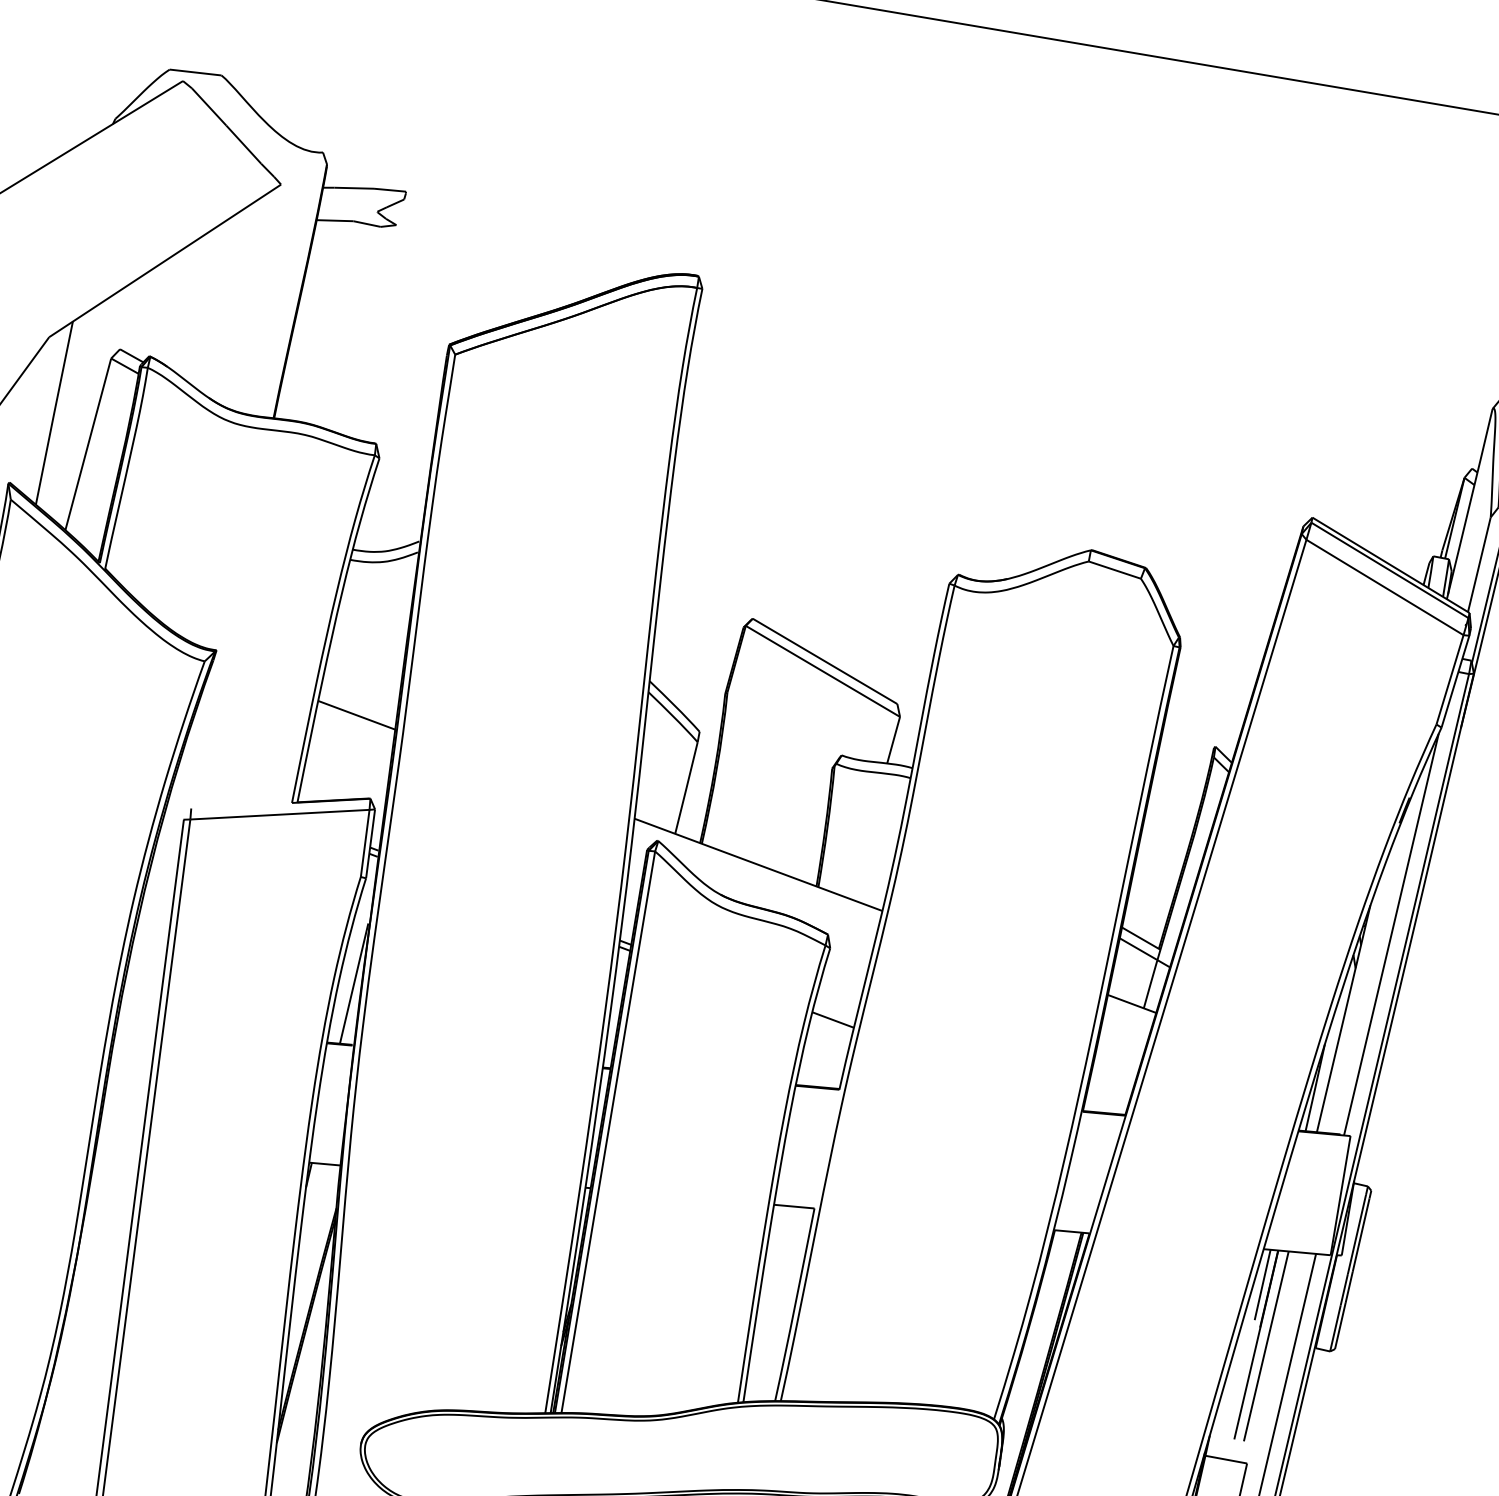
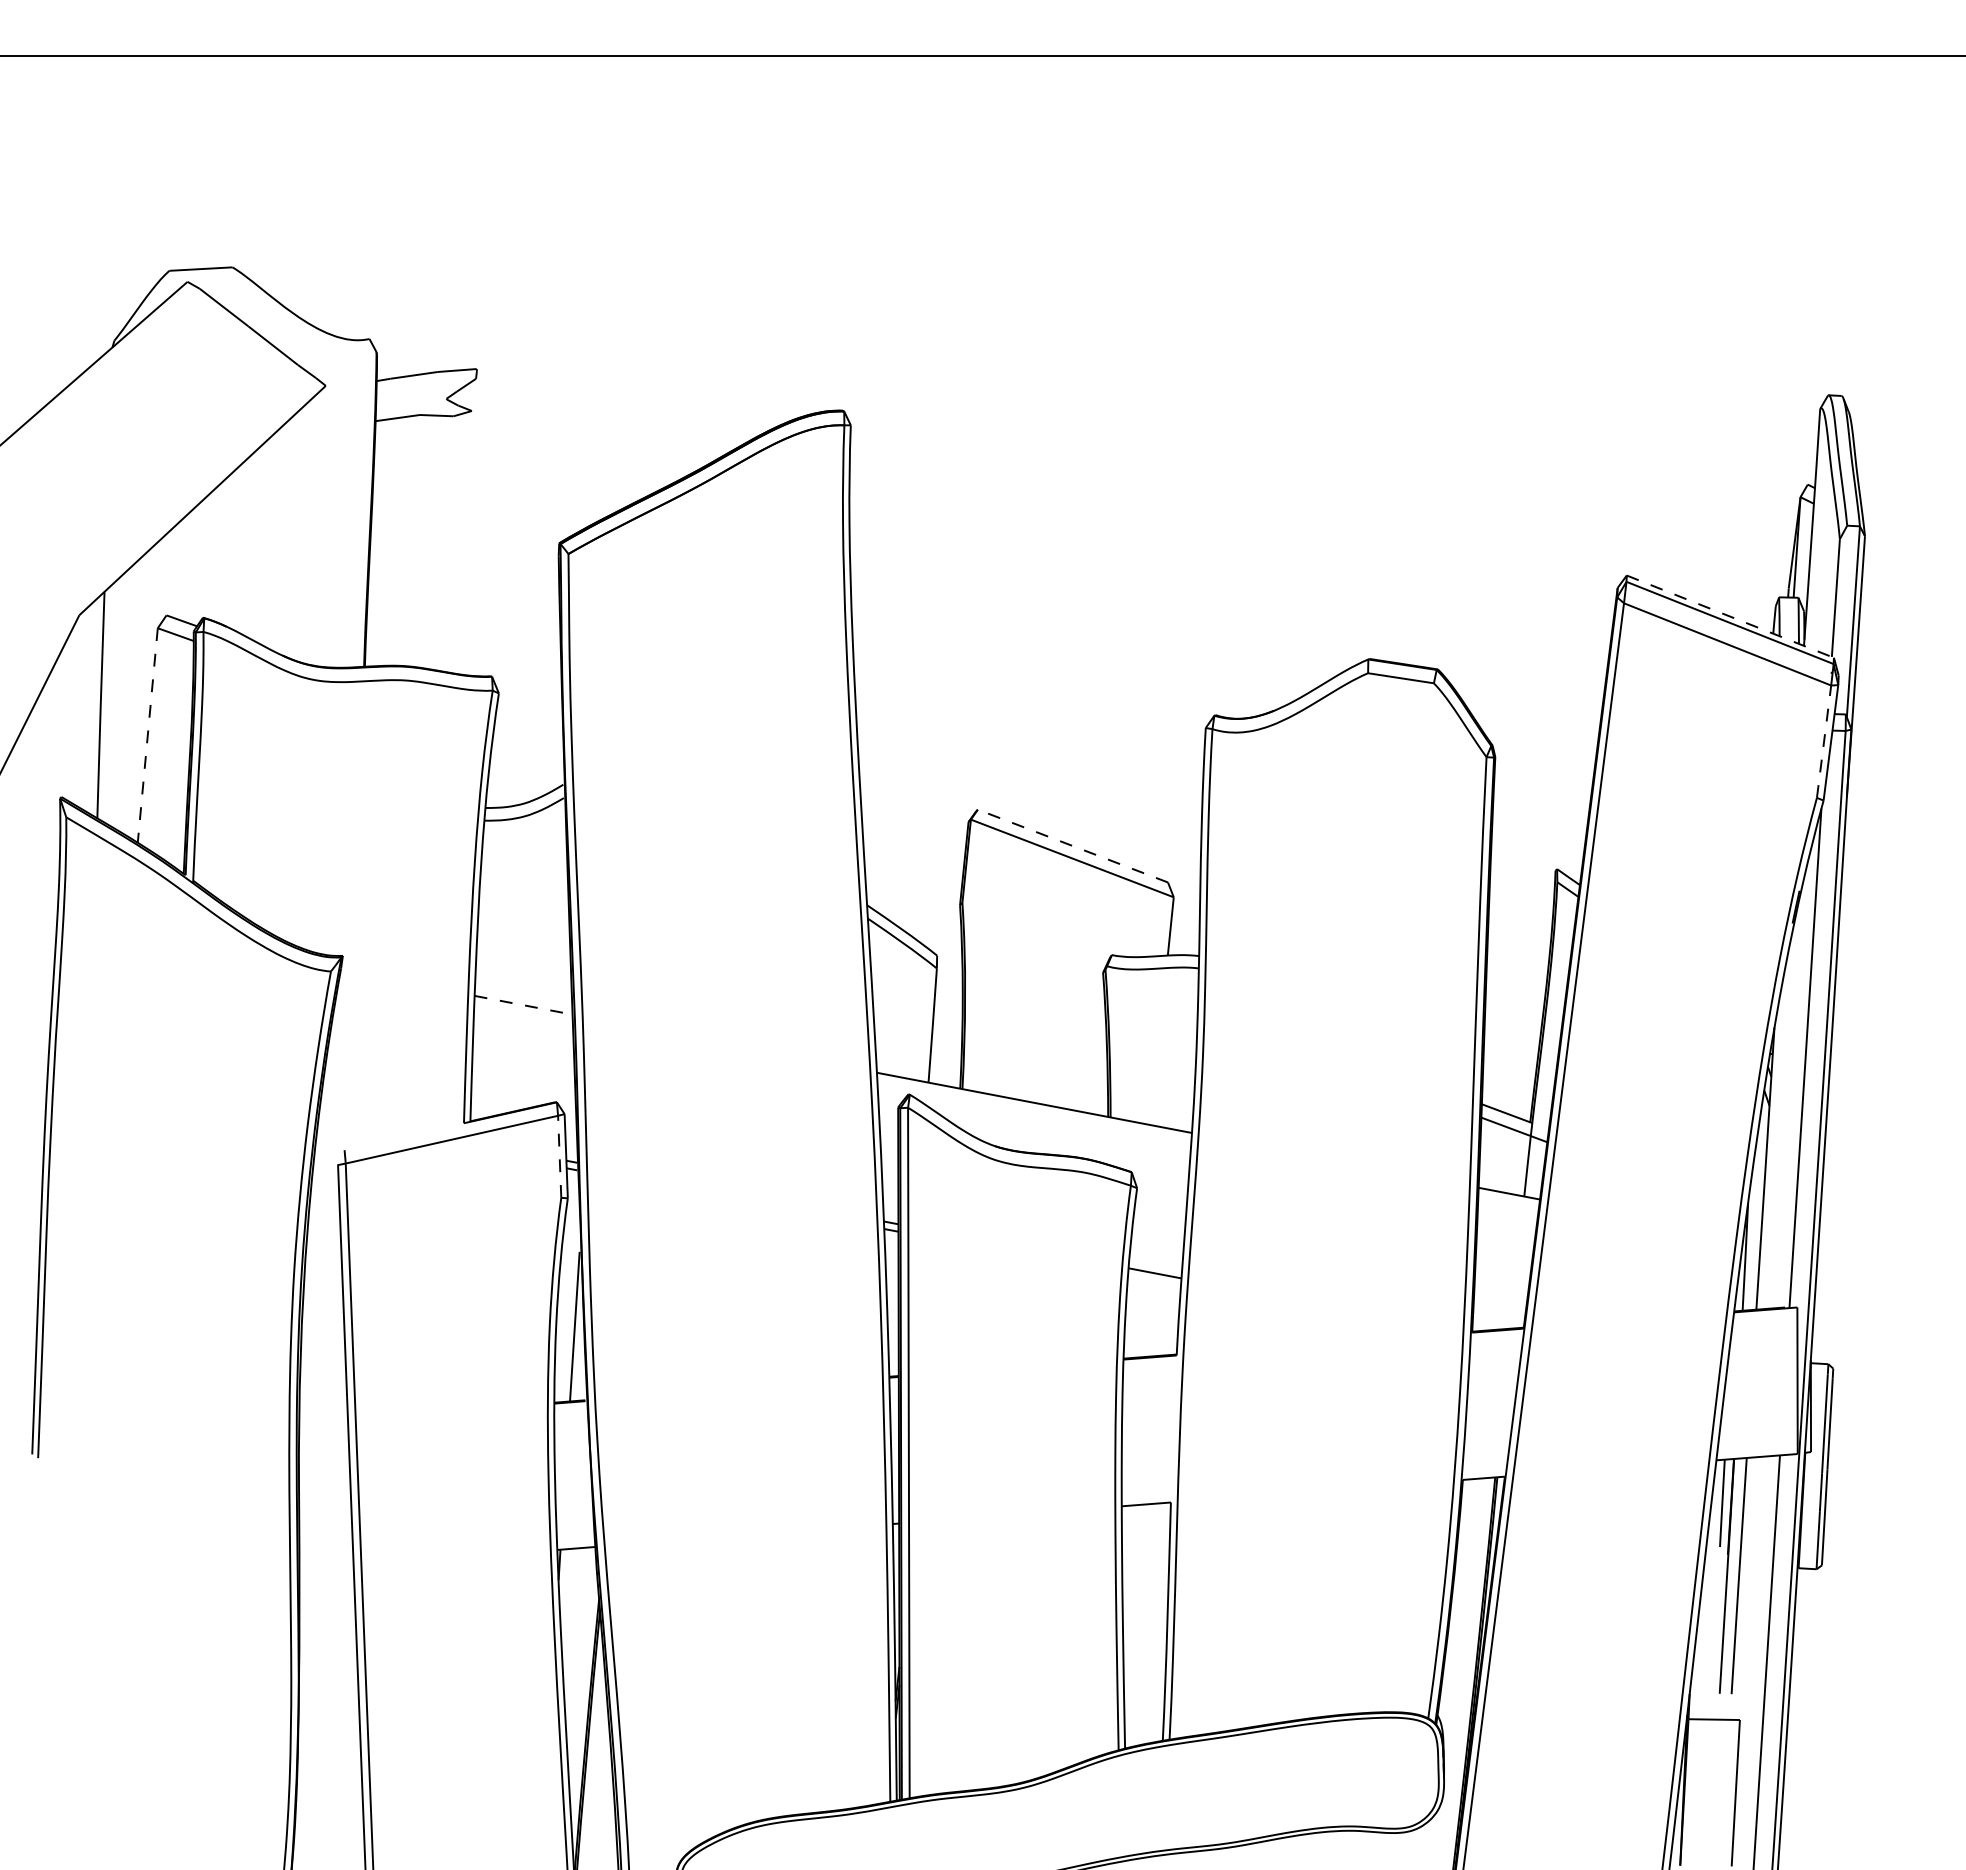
line: (88, 444) -> (147, 735), solid -> dashed
line: (1391, 565) -> (1730, 616), solid -> dashed
line: (824, 661) -> (1072, 846), solid -> dashed
line: (1450, 679) -> (1824, 741), solid -> dashed
line: (356, 715) -> (523, 1005), solid -> dashed
line: (365, 843) -> (559, 1156), solid -> dashed

